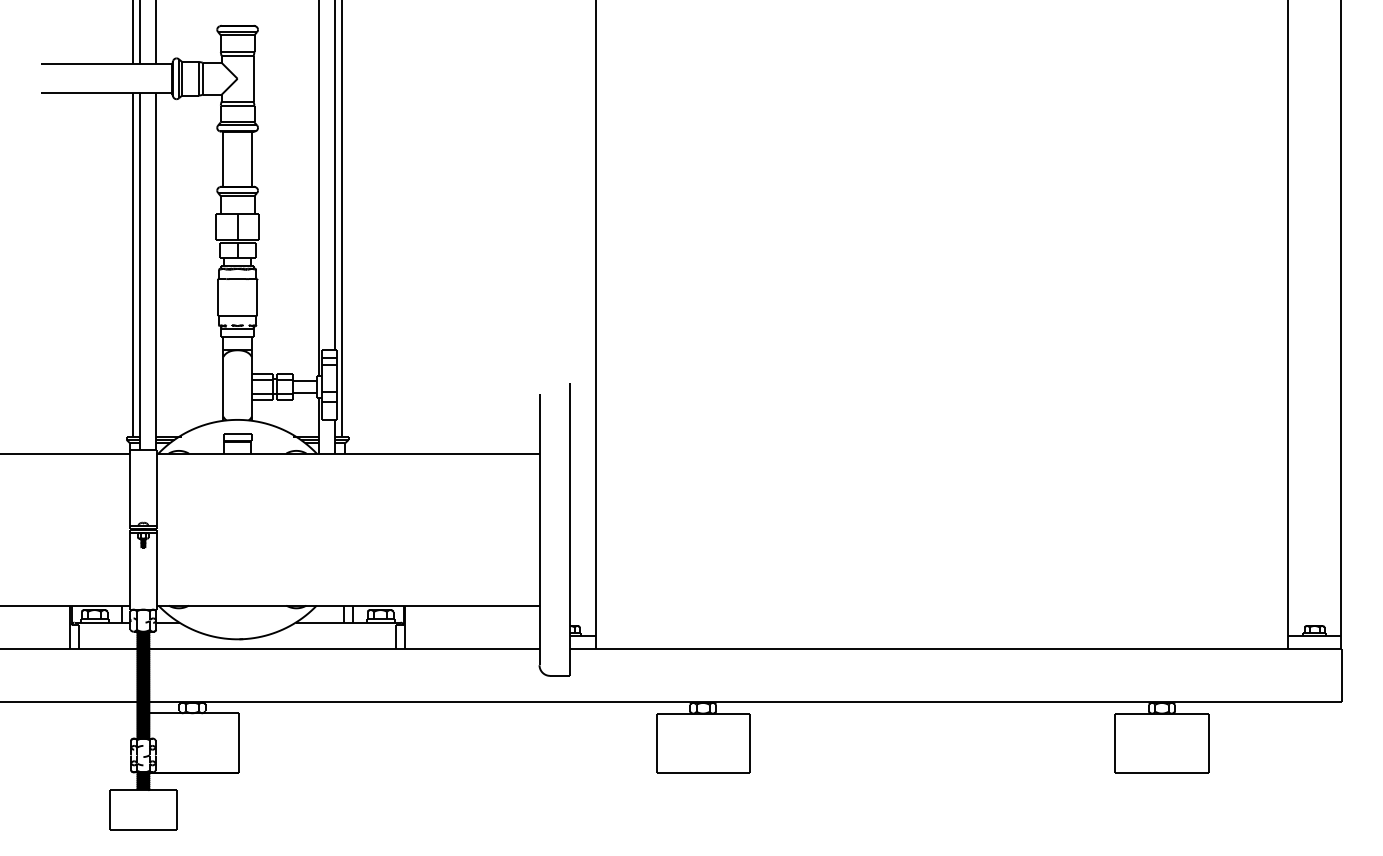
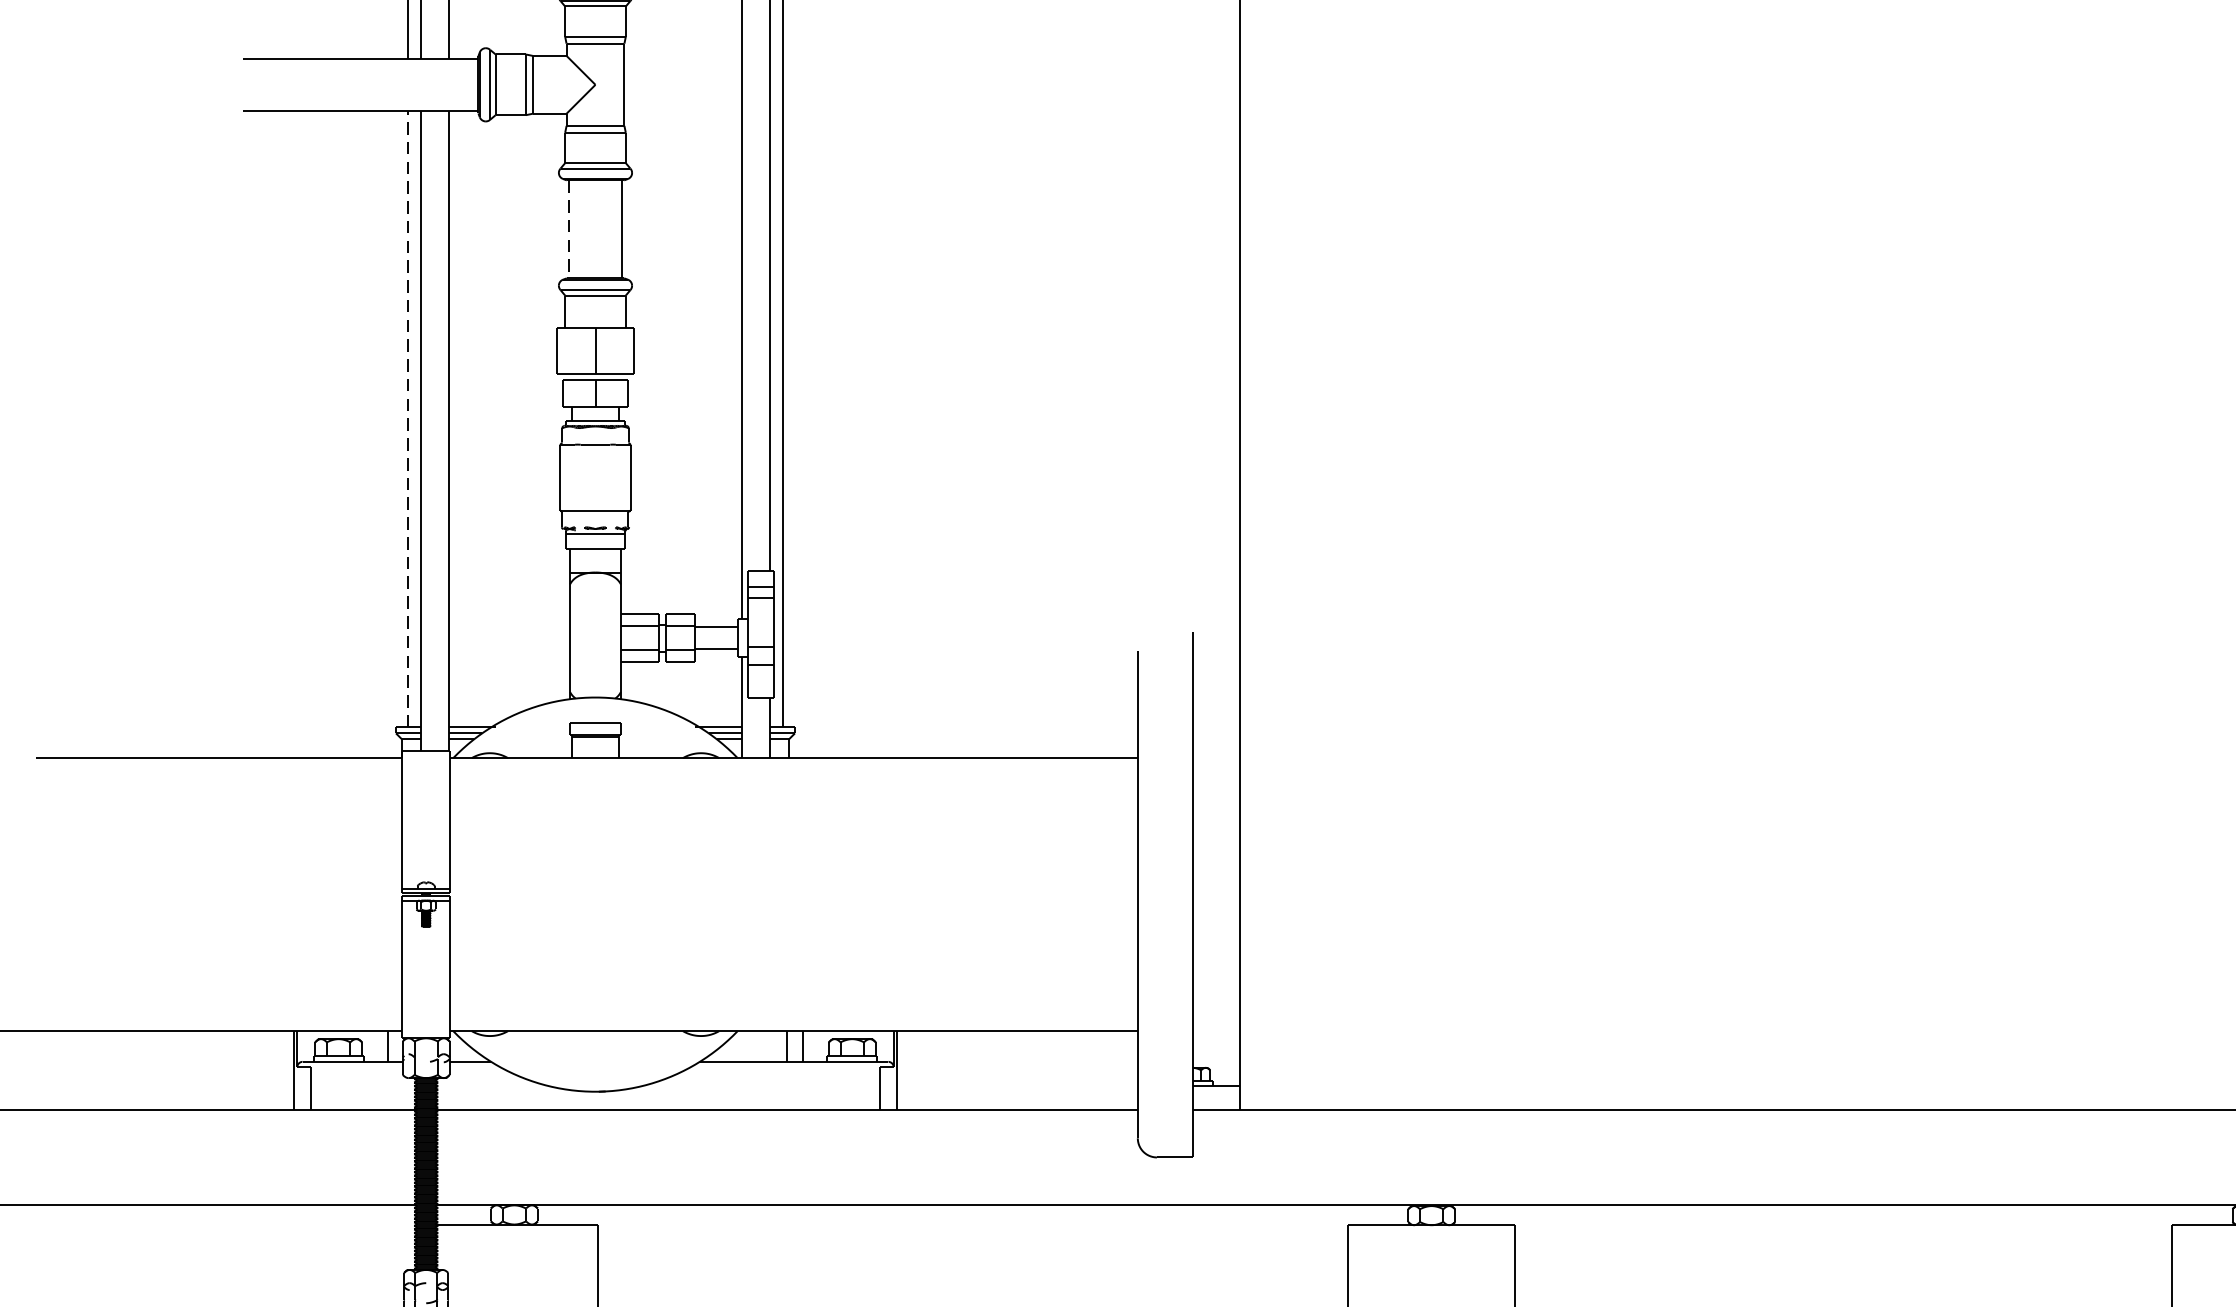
line: (223, 159) -> (570, 229), solid -> dashed
line: (133, 264) -> (408, 418), solid -> dashed

